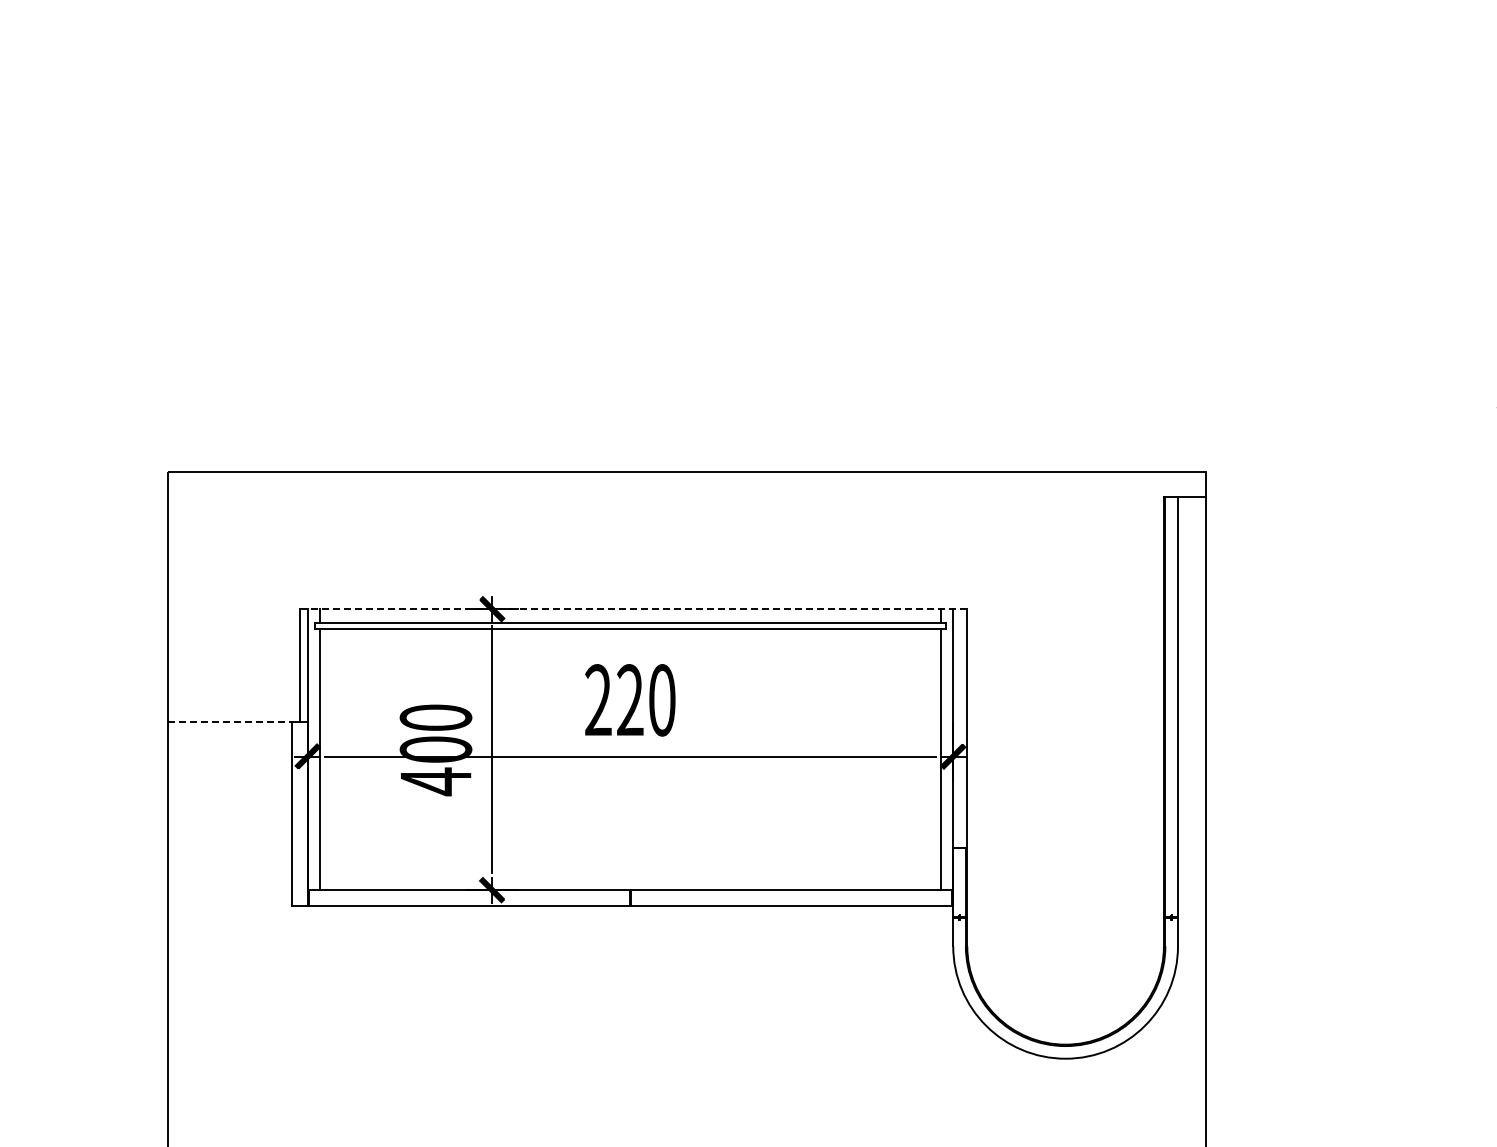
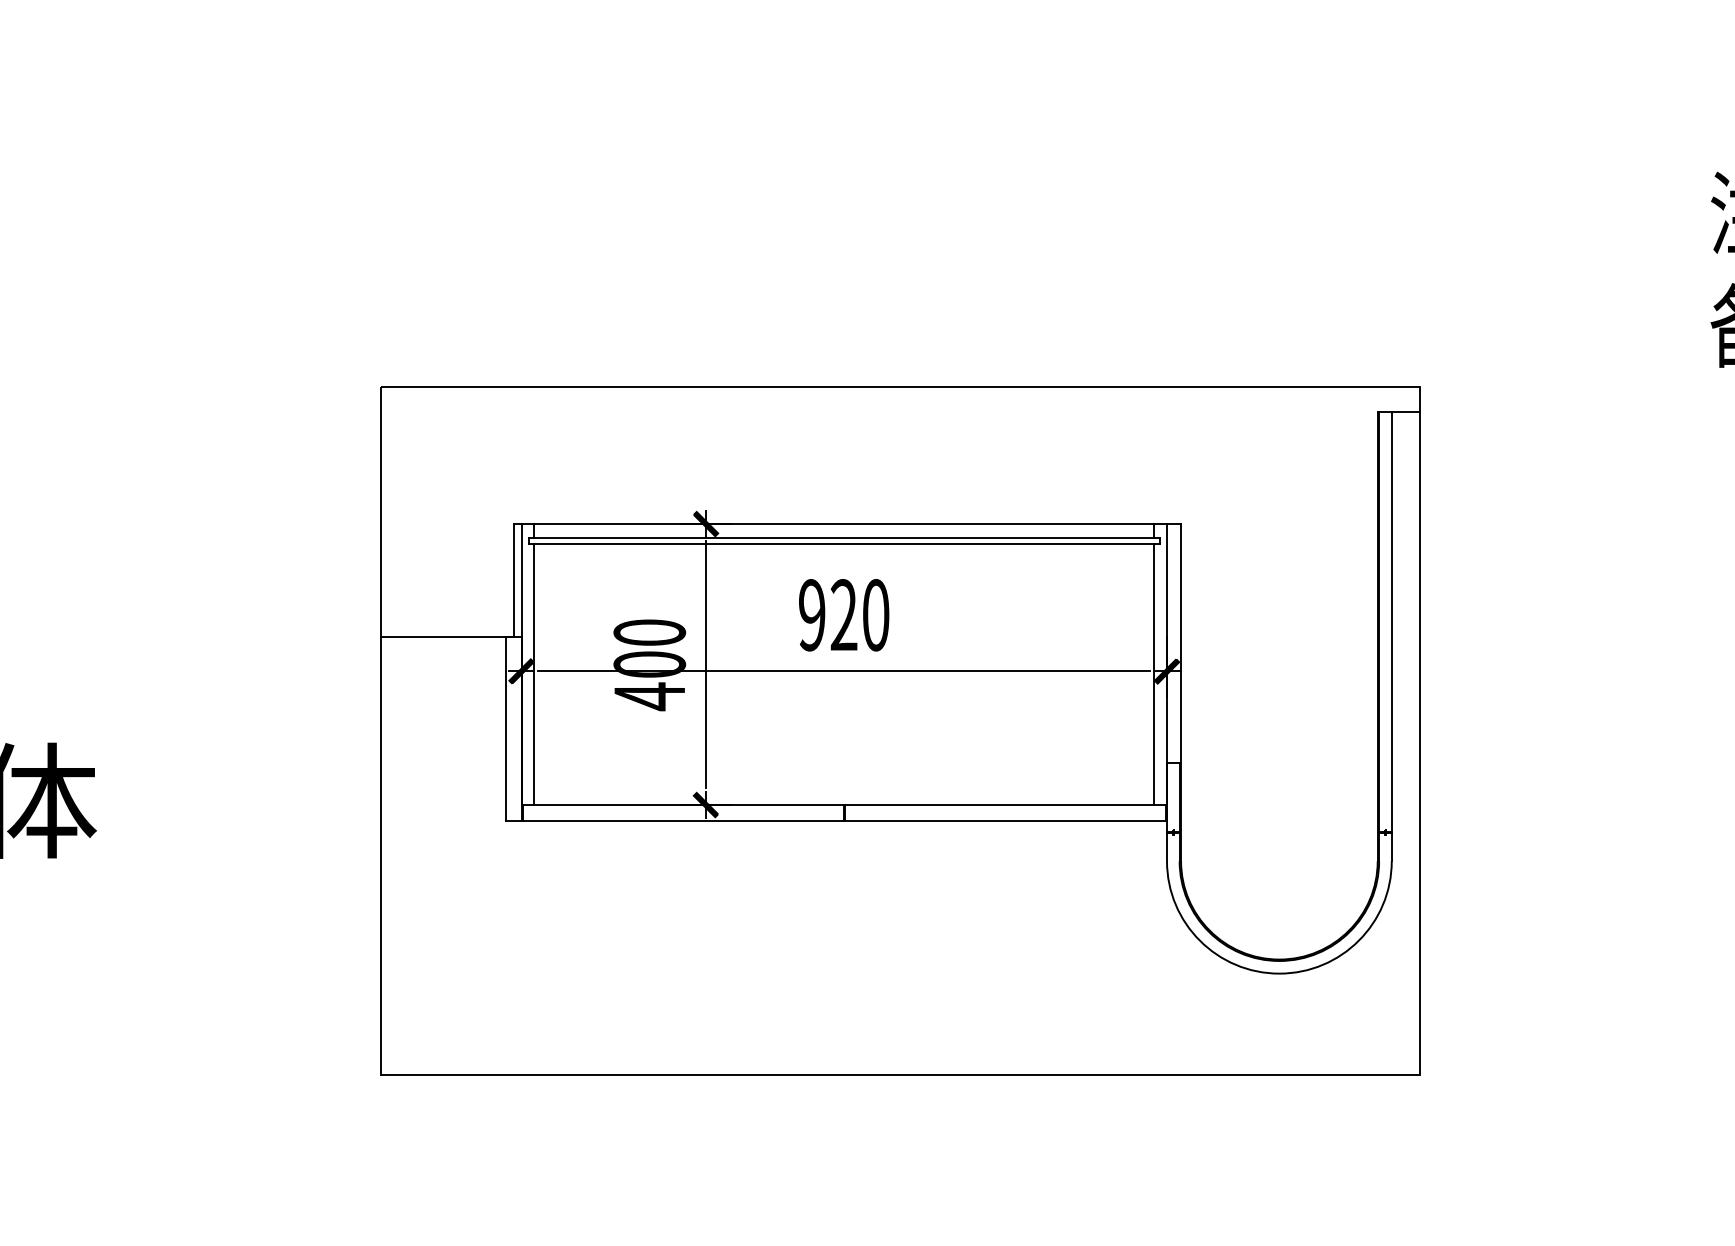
line: (633, 609) -> (847, 524), dashed -> solid
text: (598, 700) -> (812, 615), 220 -> 920
line: (234, 721) -> (448, 636), dashed -> solid

